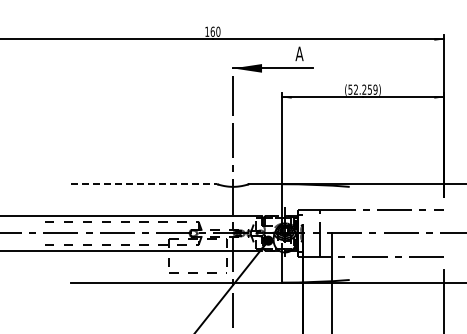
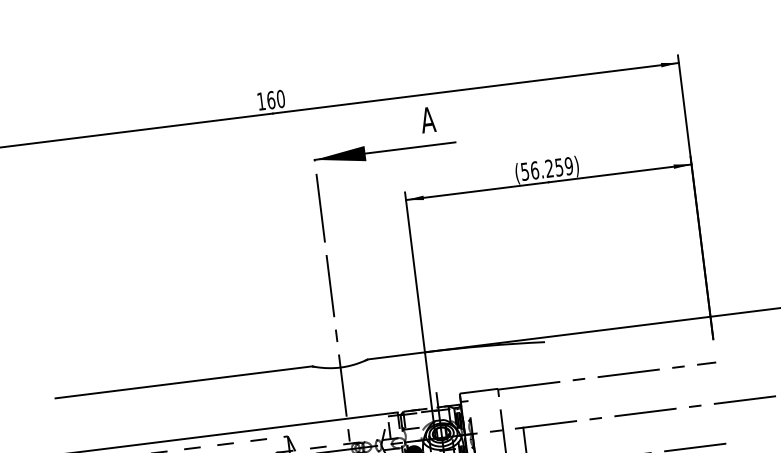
text: (356, 89) -> (535, 169), (52.259) -> (56.259)
line: (144, 184) -> (184, 382), dashed -> solid

